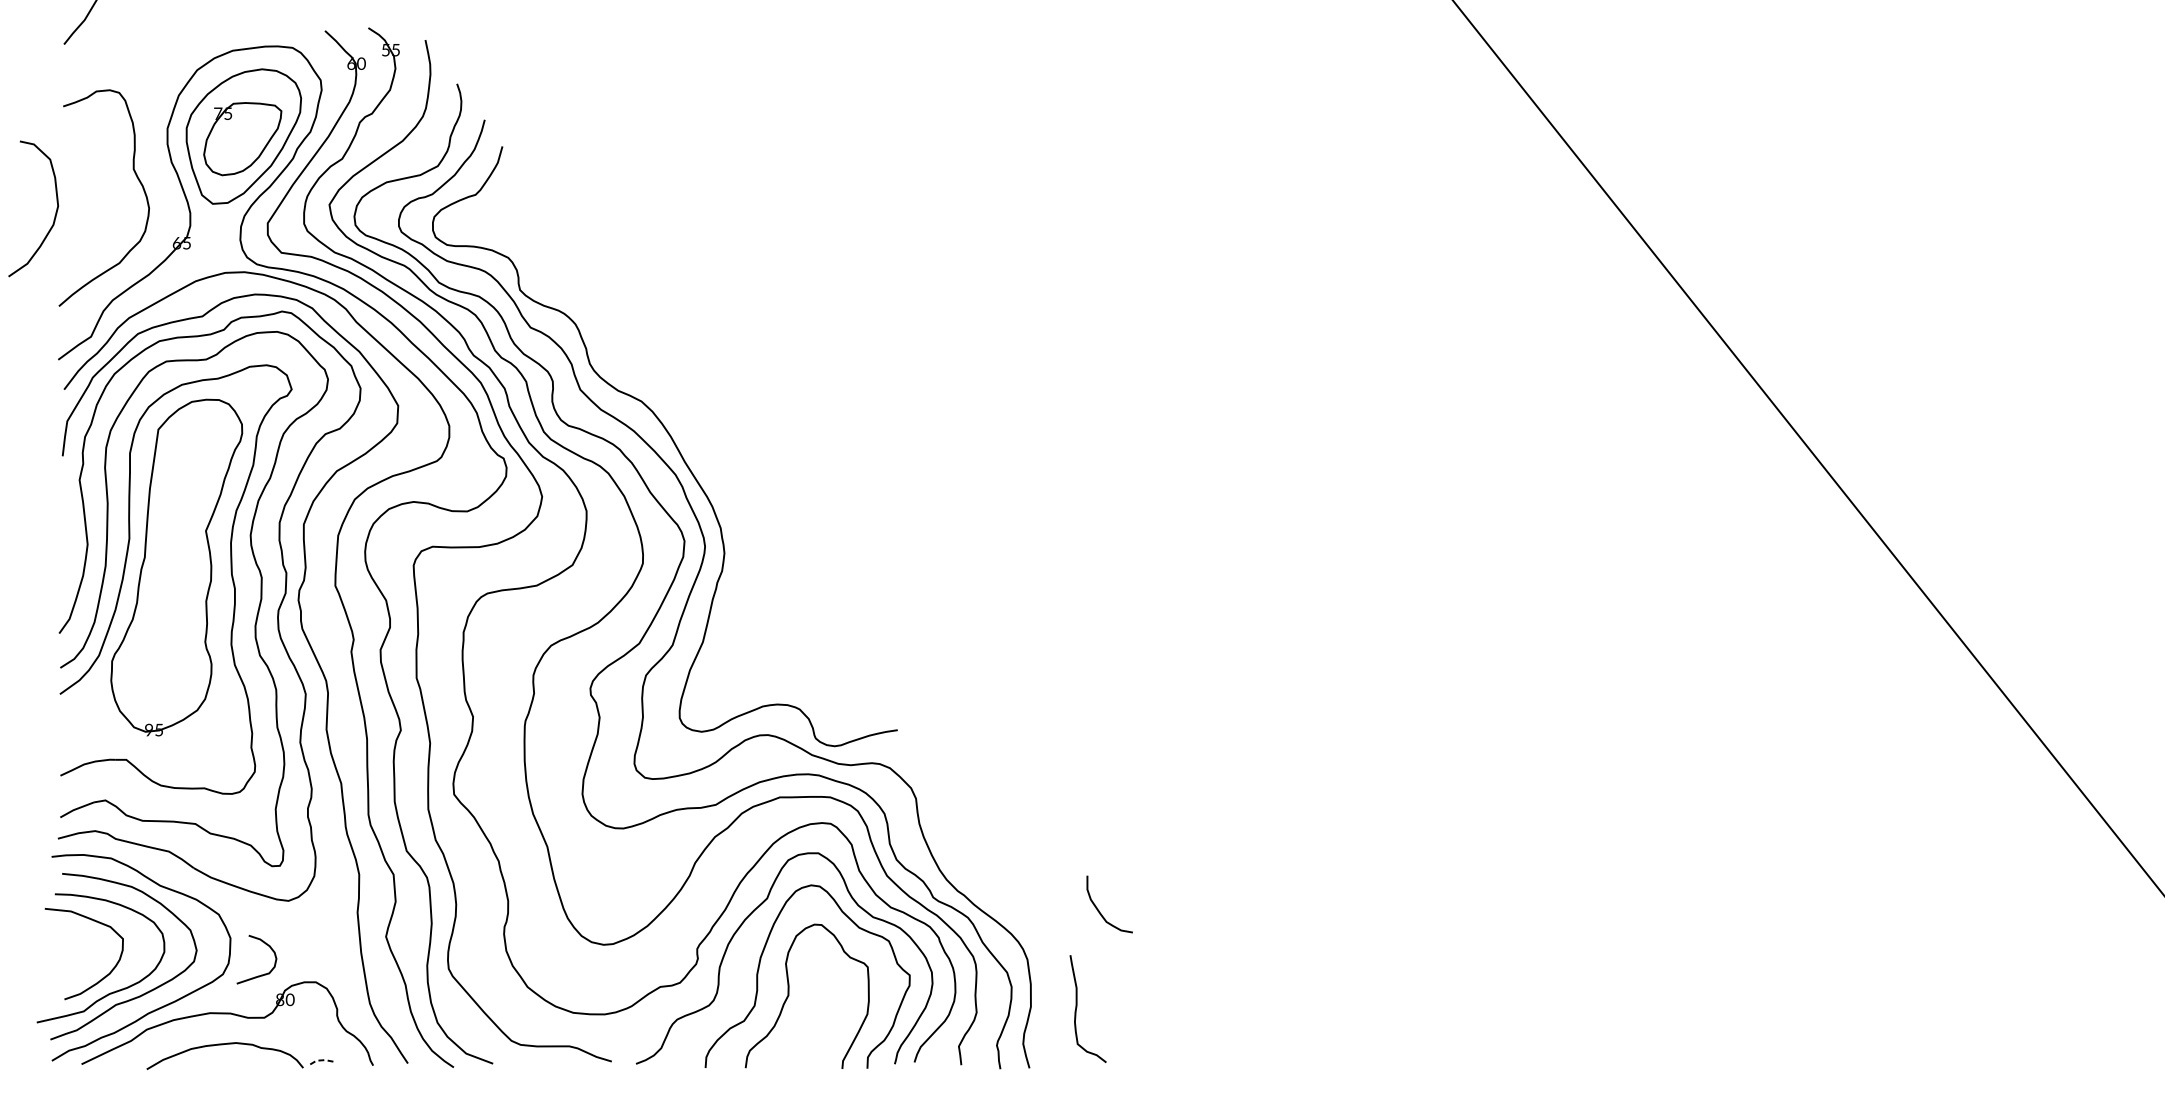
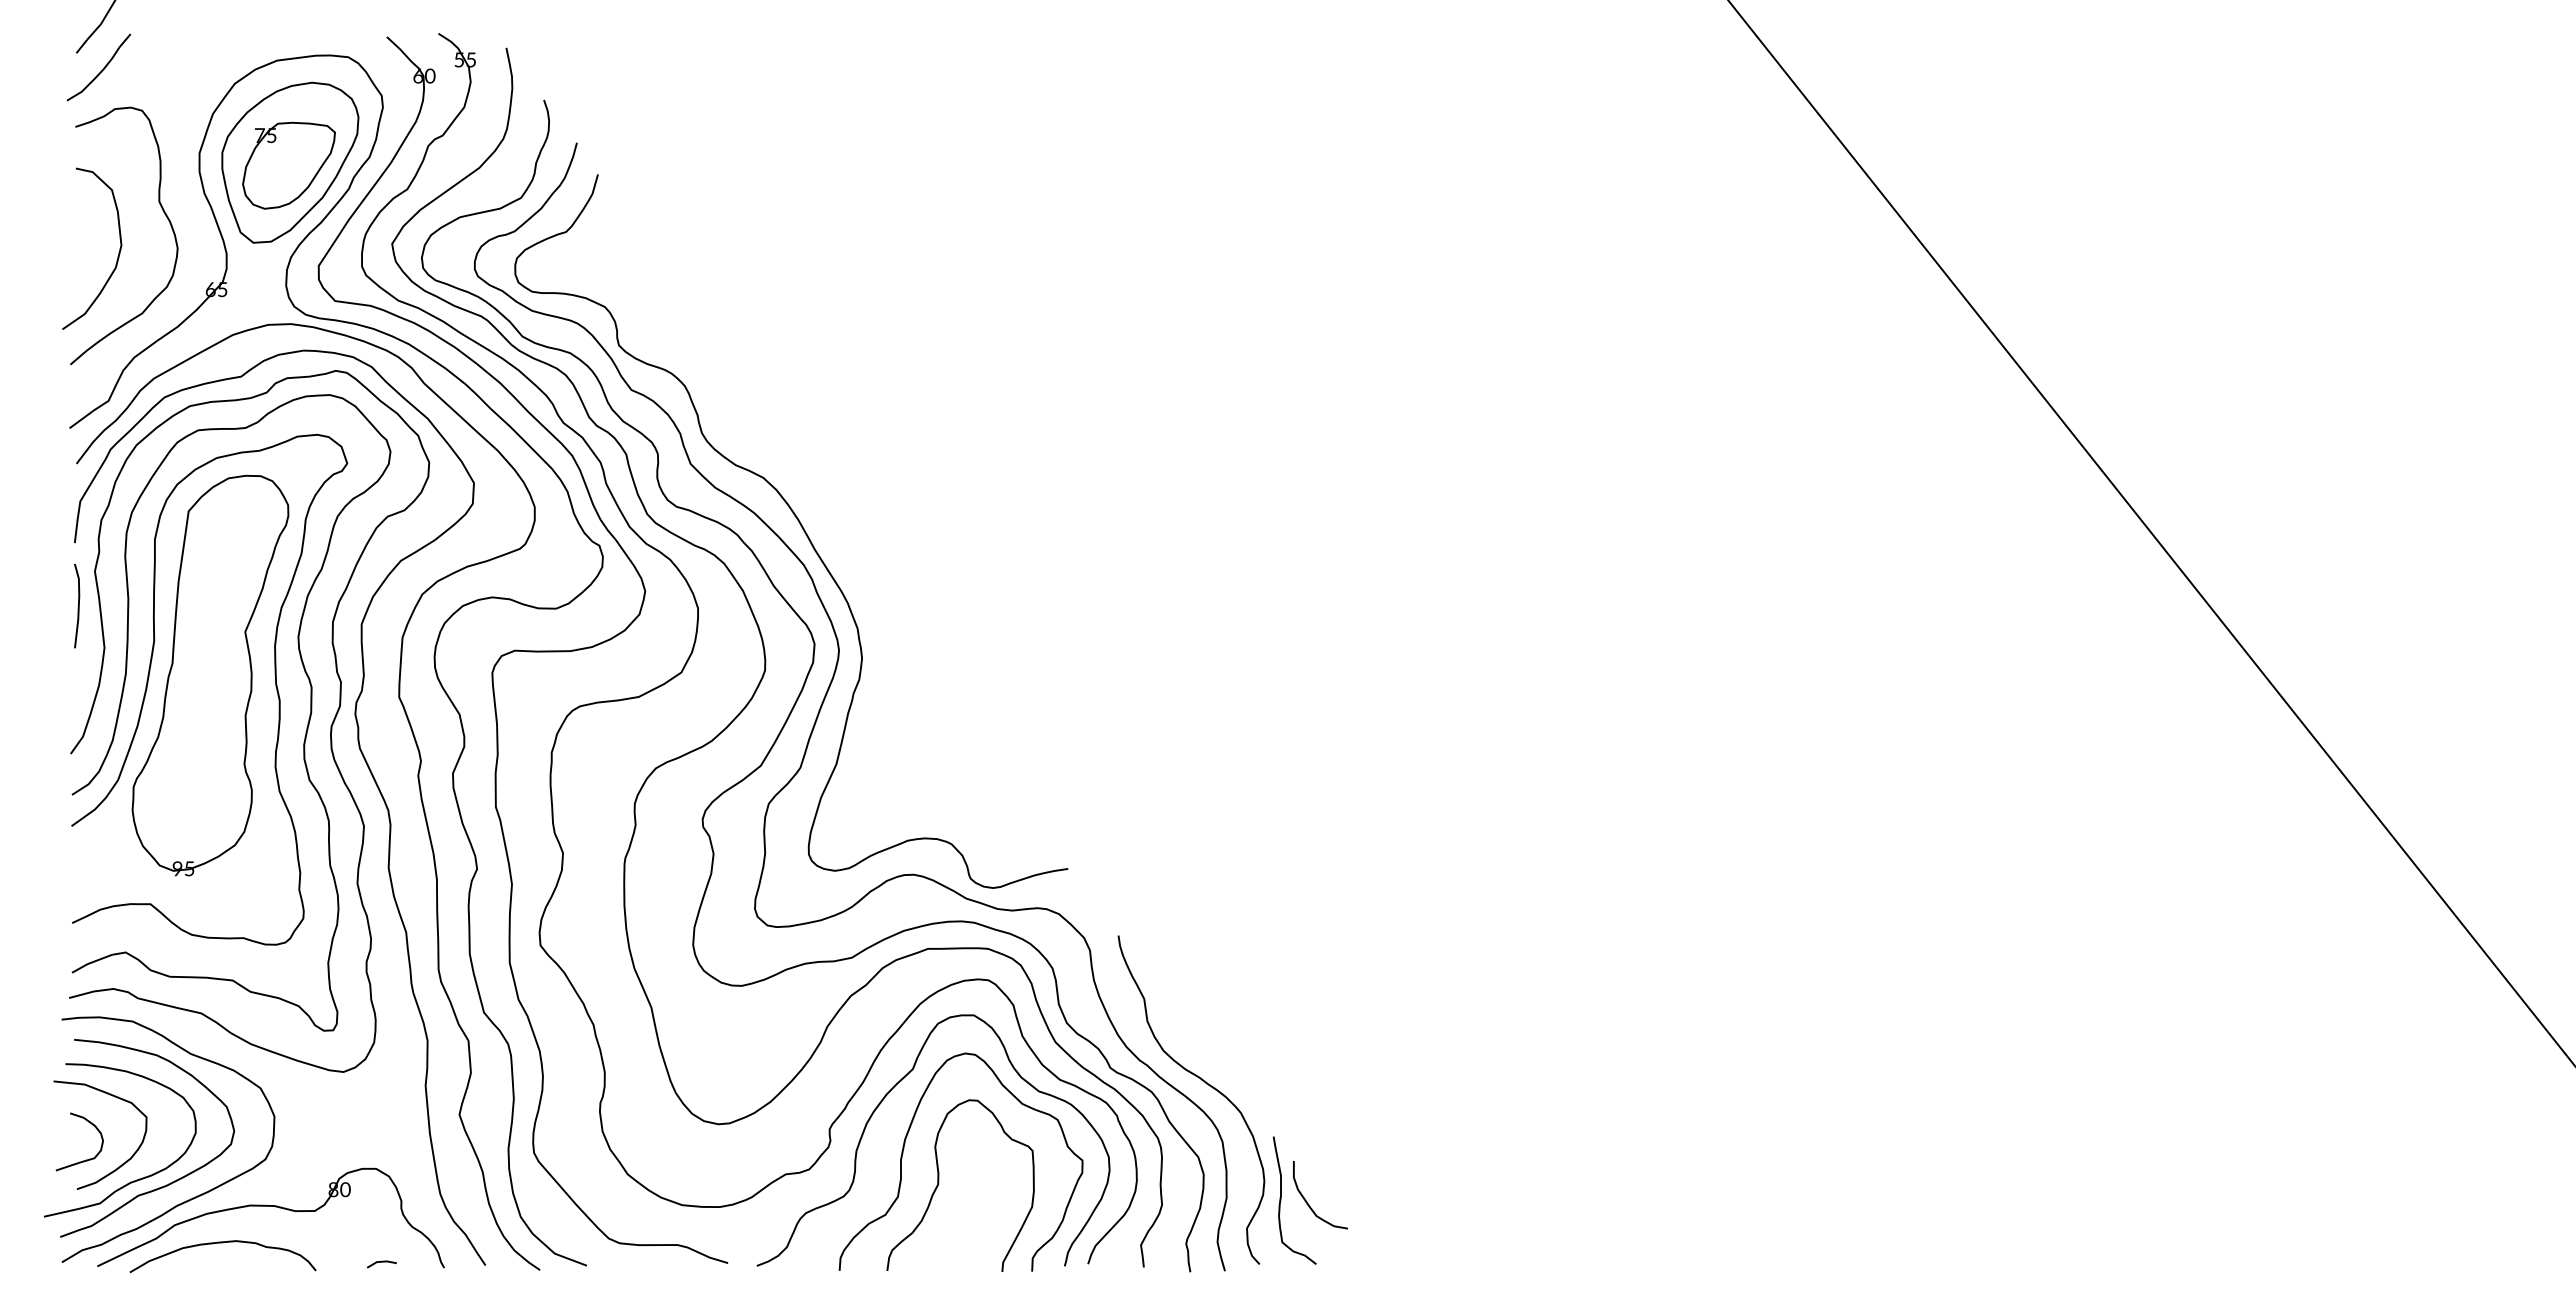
curve: (85, 59) -> (101, 70), added
curve: (54, 215) -> (117, 256), moved
line: (65, 508) -> (78, 605), added
curve: (1010, 908) -> (1202, 1081), added
curve: (1100, 912) -> (1309, 1204), moved
curve: (259, 975) -> (82, 1160), moved
curve: (224, 1045) -> (222, 1243), moved
line: (319, 1060) -> (380, 1261), dashed -> solid

